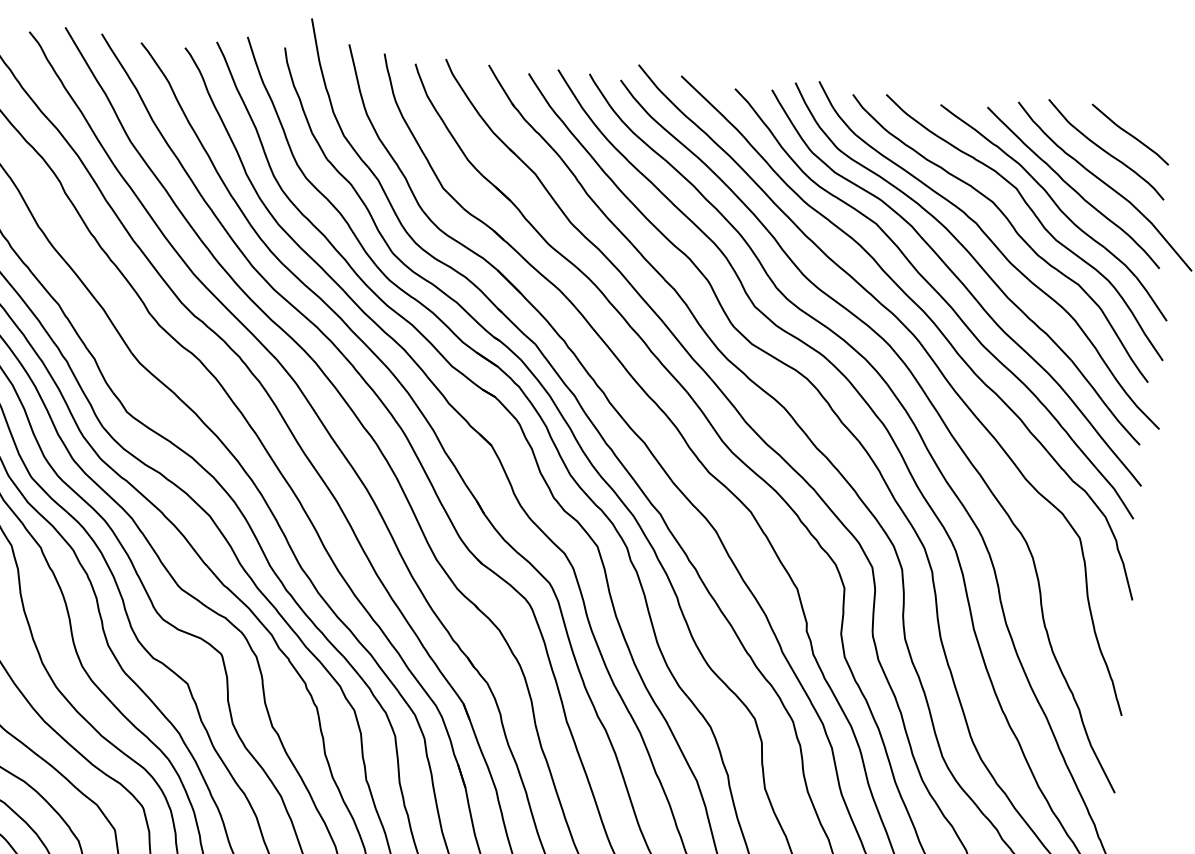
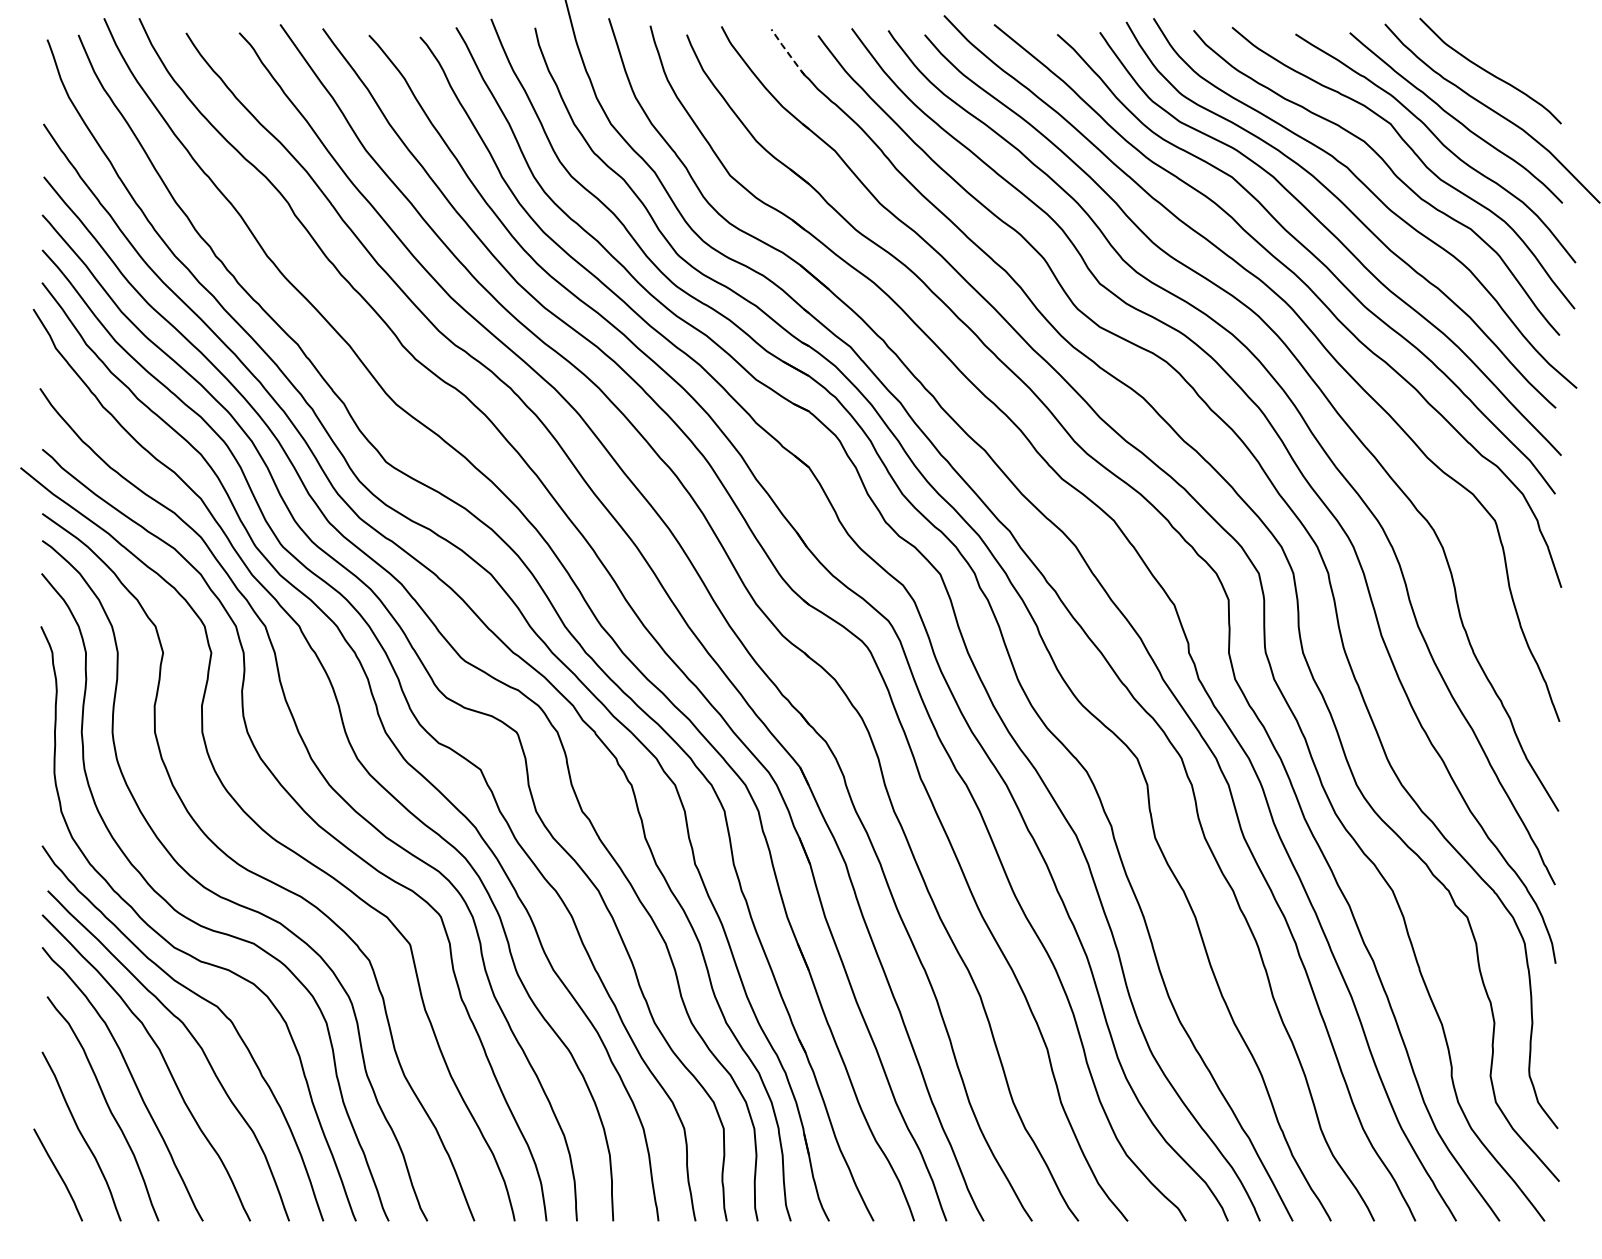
line: (501, 86) -> (787, 52), solid -> dashed
curve: (1130, 134) -> (1516, 51), removed

